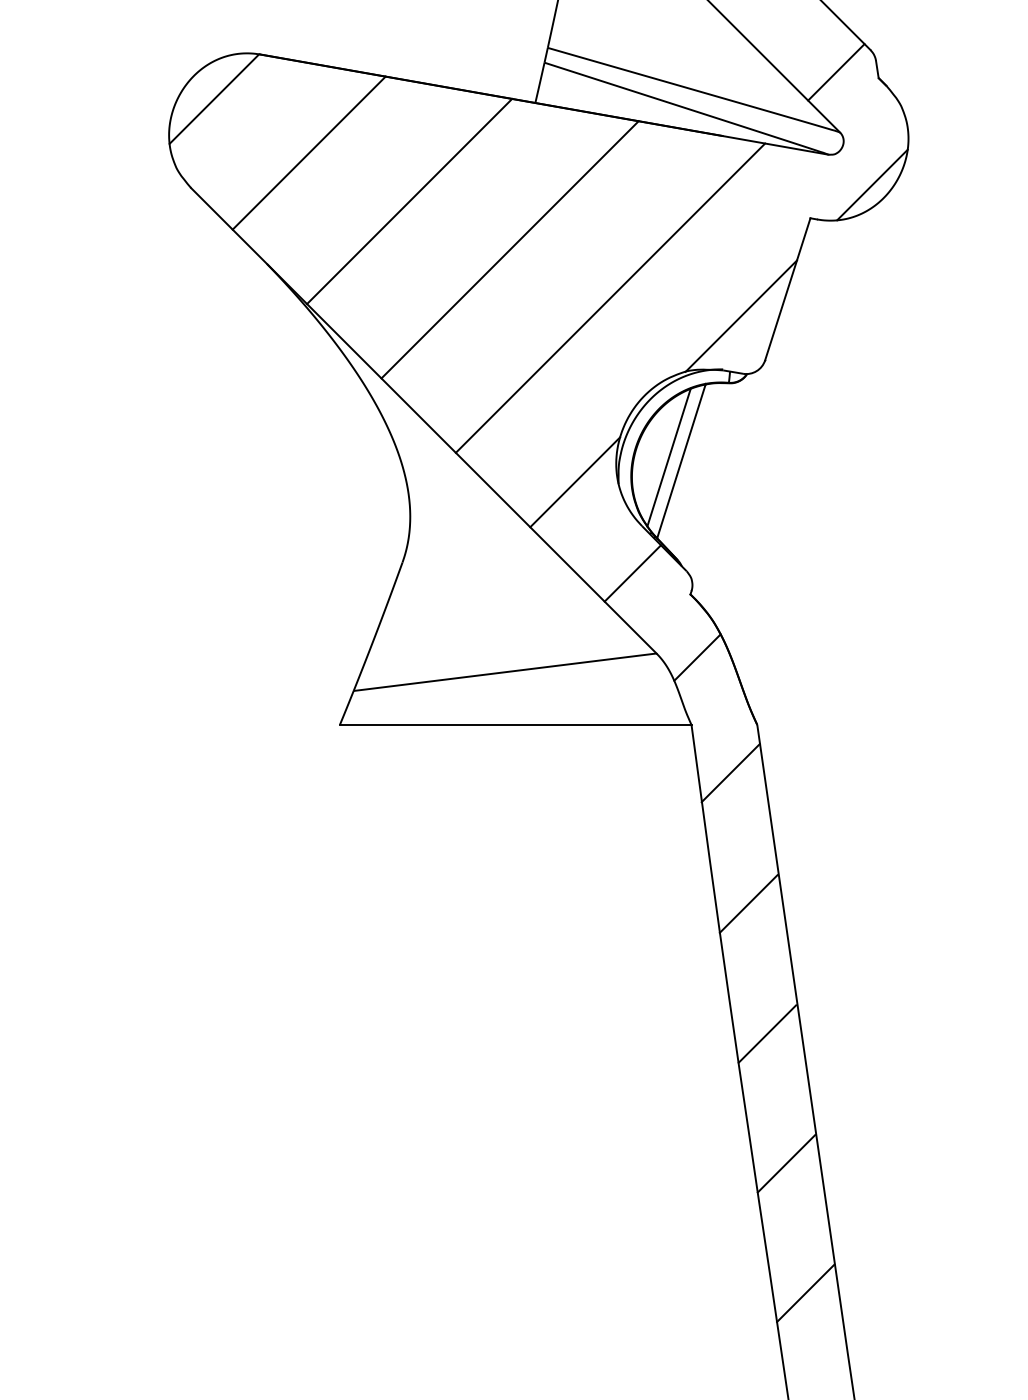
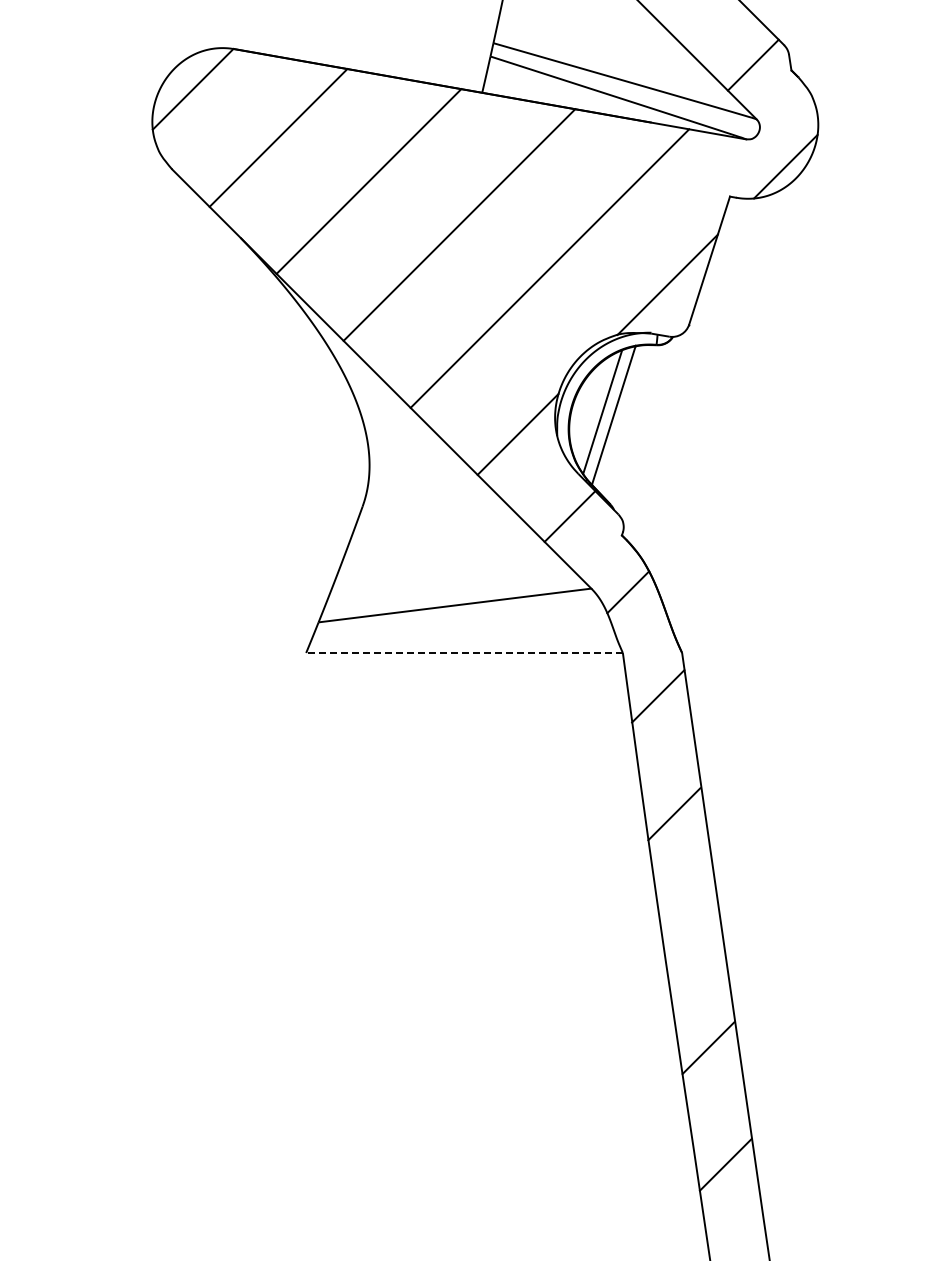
line: (515, 724) -> (464, 652), solid -> dashed
line: (767, 1034) -> (691, 931), removed

